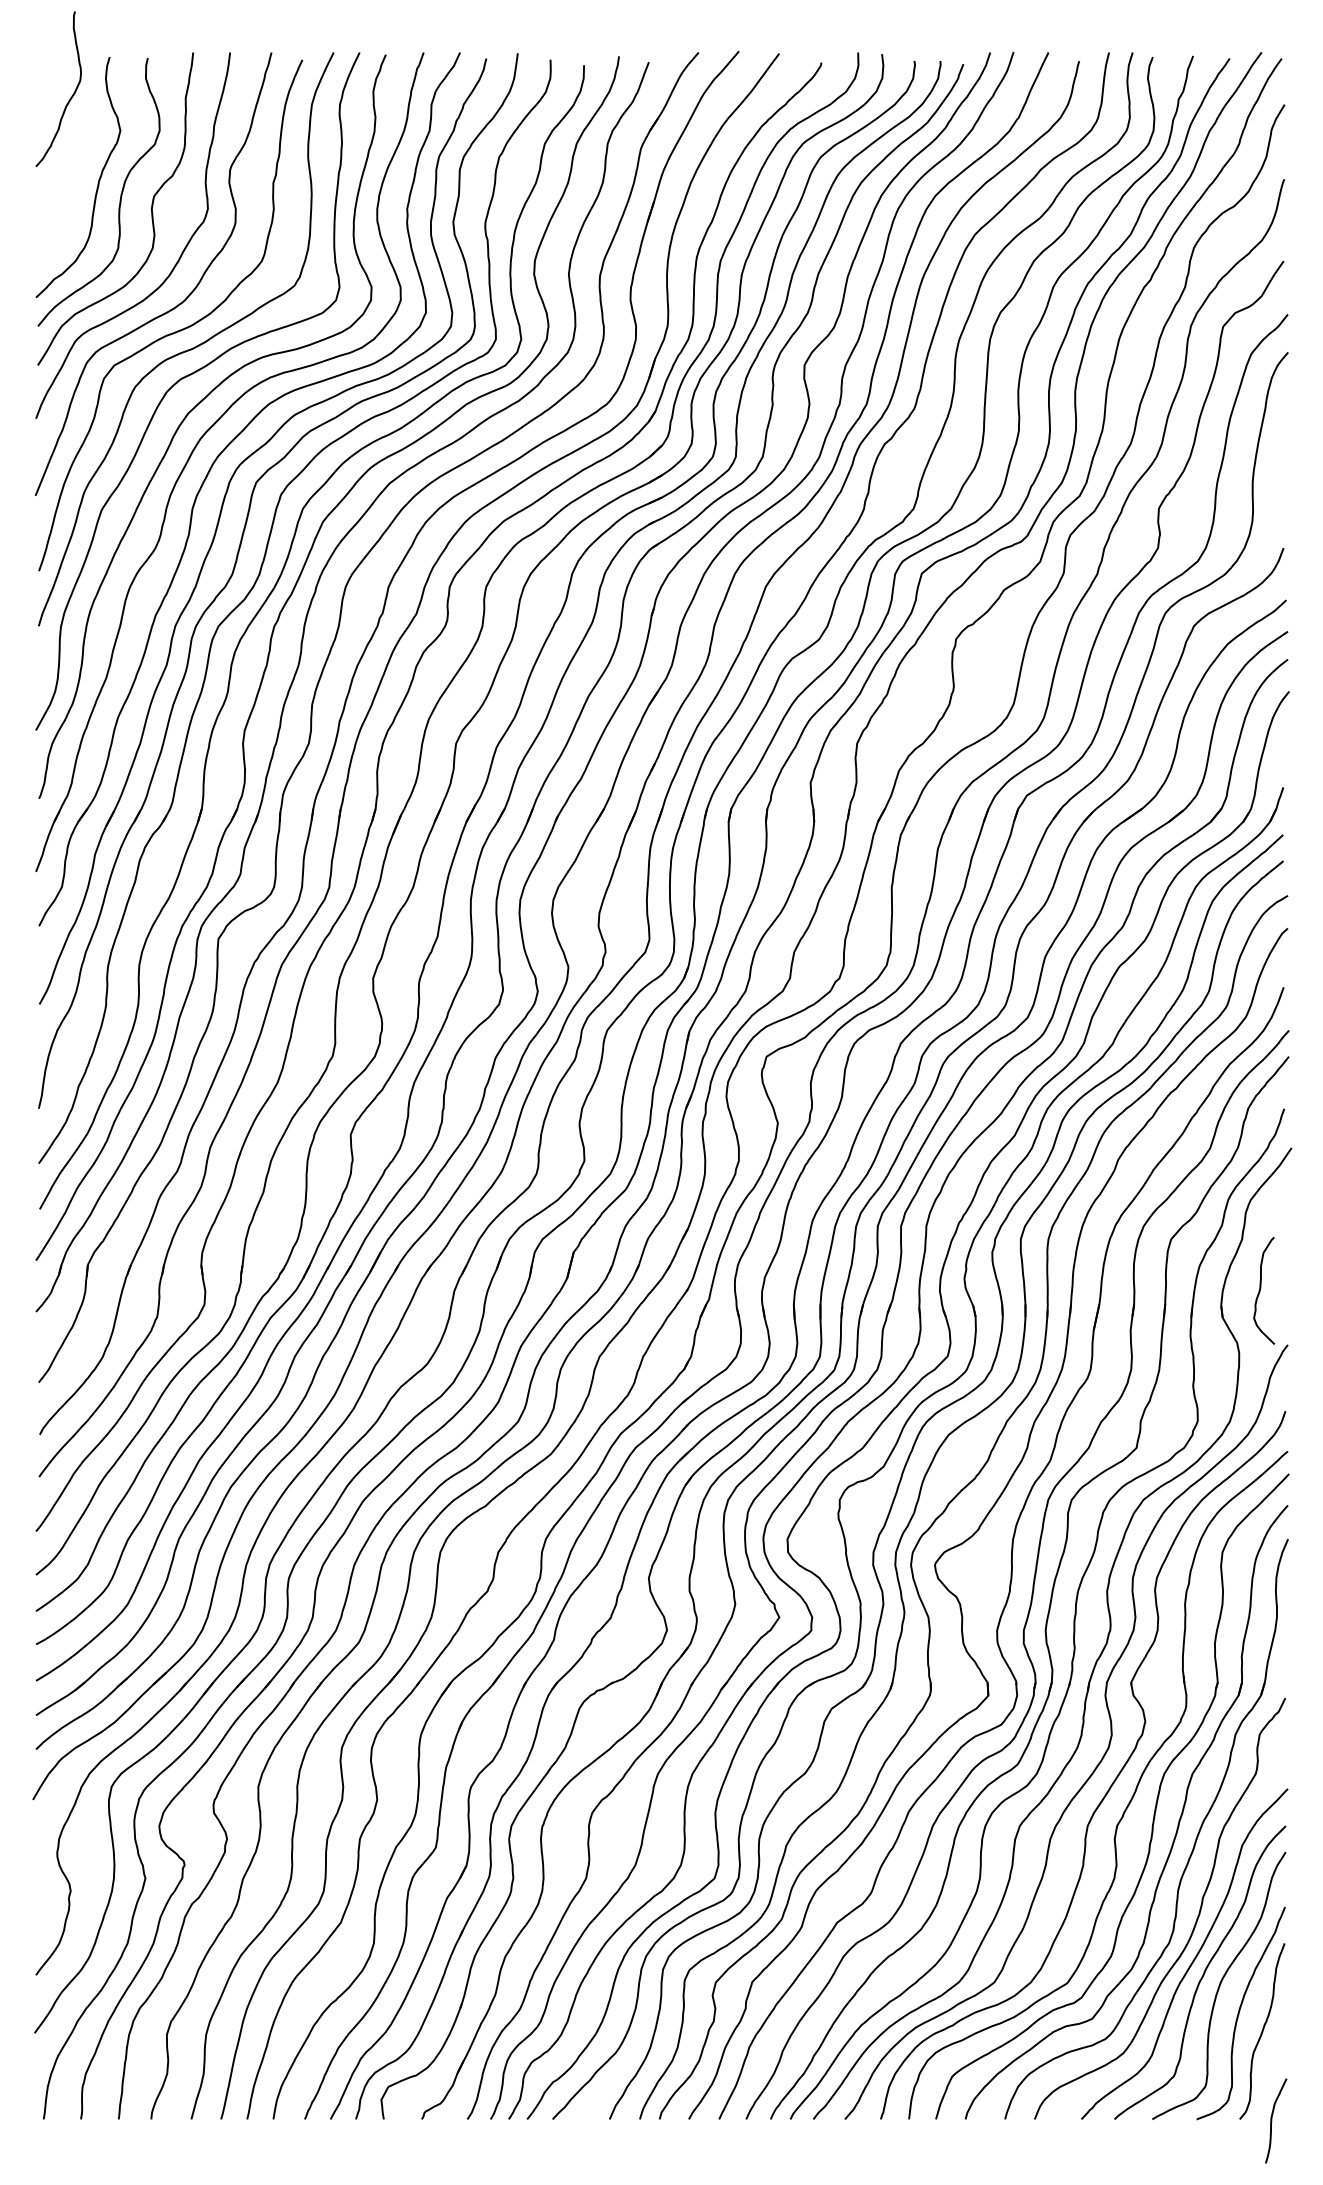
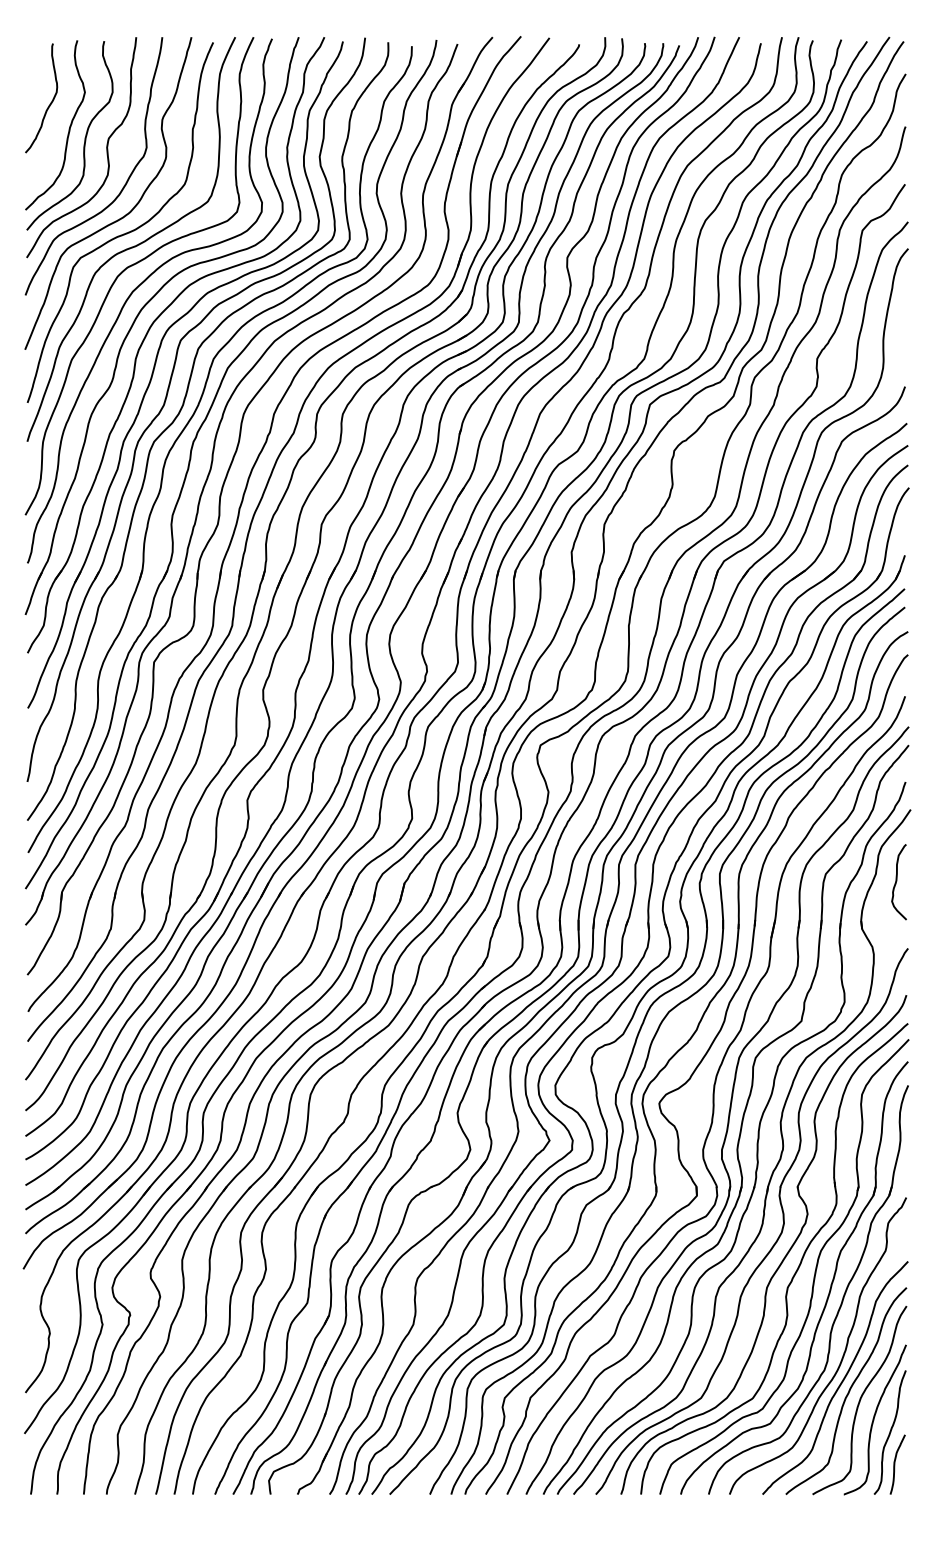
curve: (70, 97) -> (49, 104), moved
curve: (1261, 1288) -> (897, 880), moved
curve: (1272, 2120) -> (895, 1464), moved

